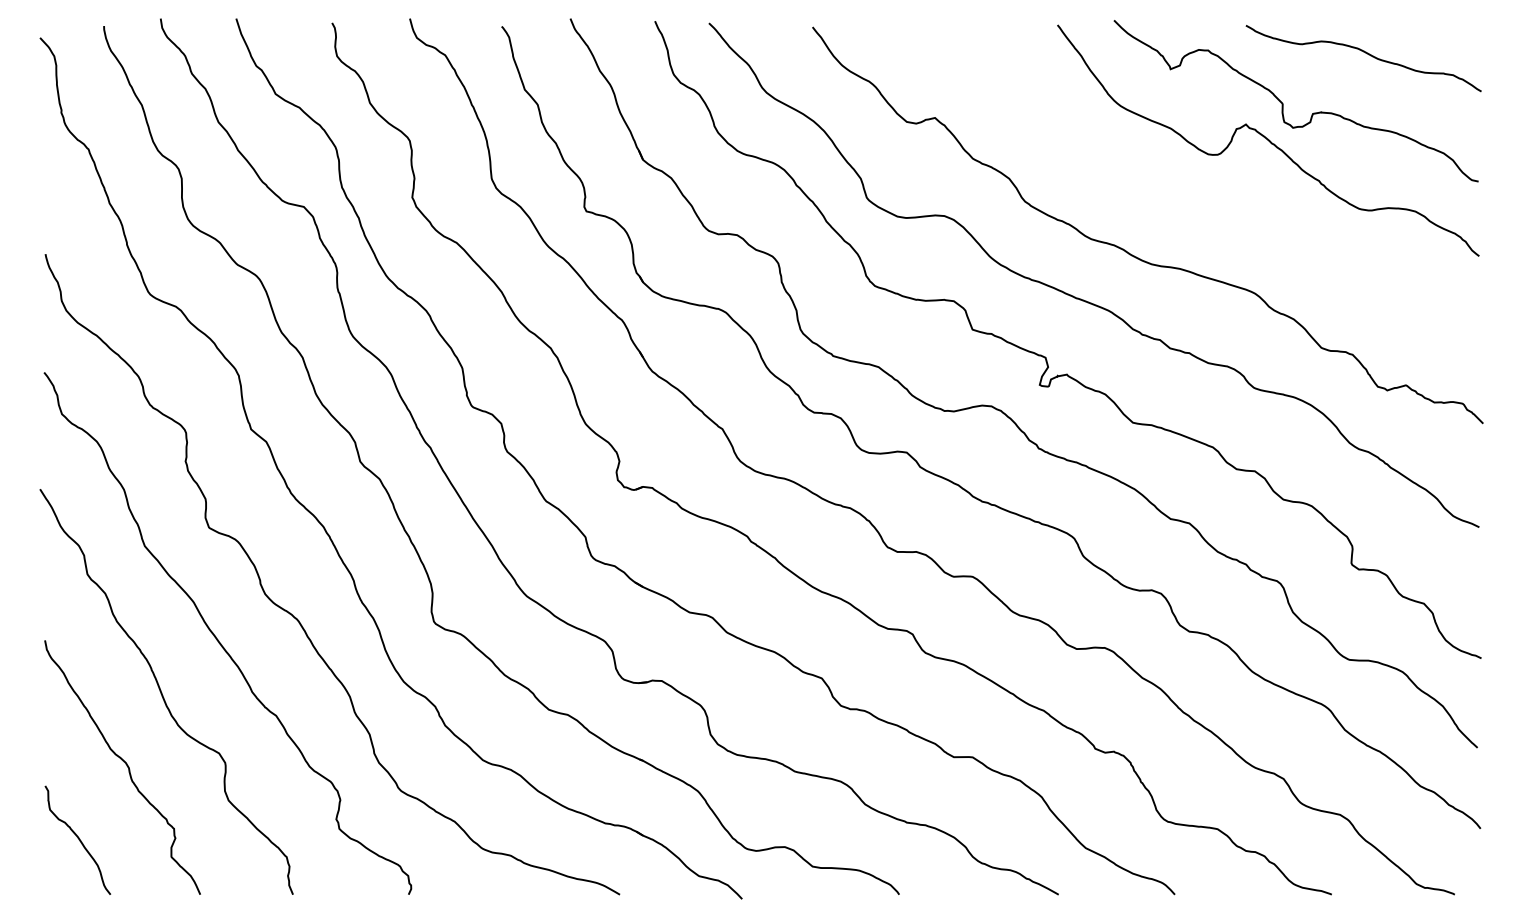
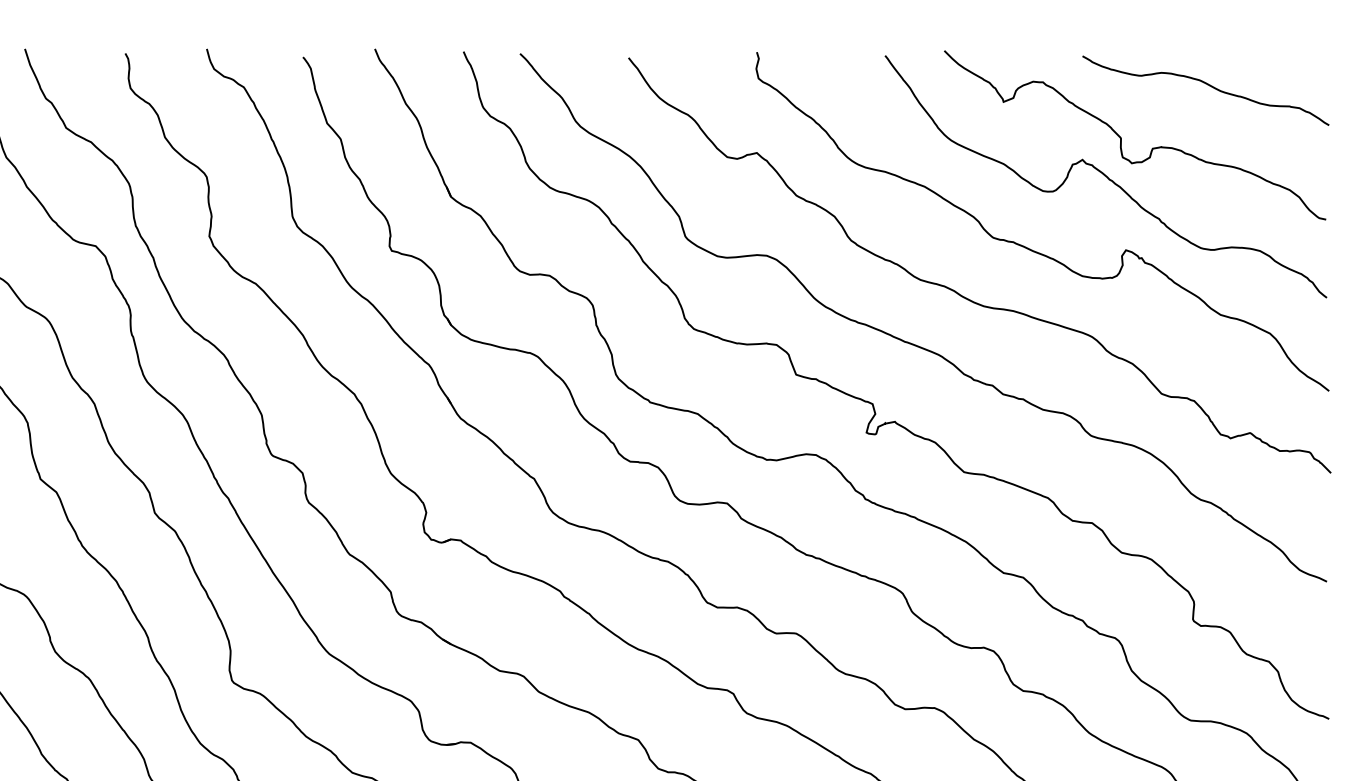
curve: (1194, 208) -> (1028, 247), added

